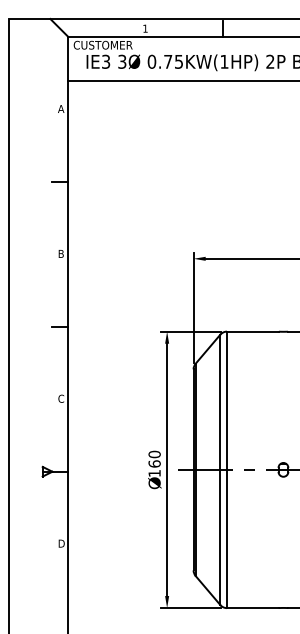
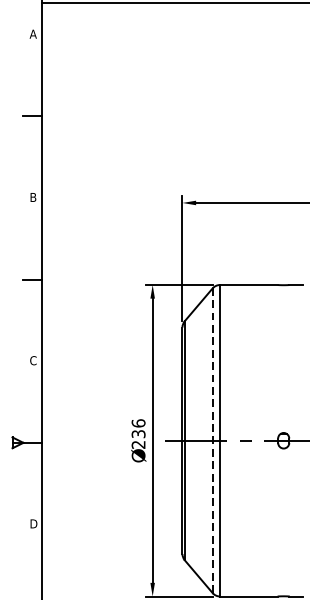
text: (154, 463) -> (138, 433), 160 -> 236
line: (220, 469) -> (212, 440), solid -> dashed

